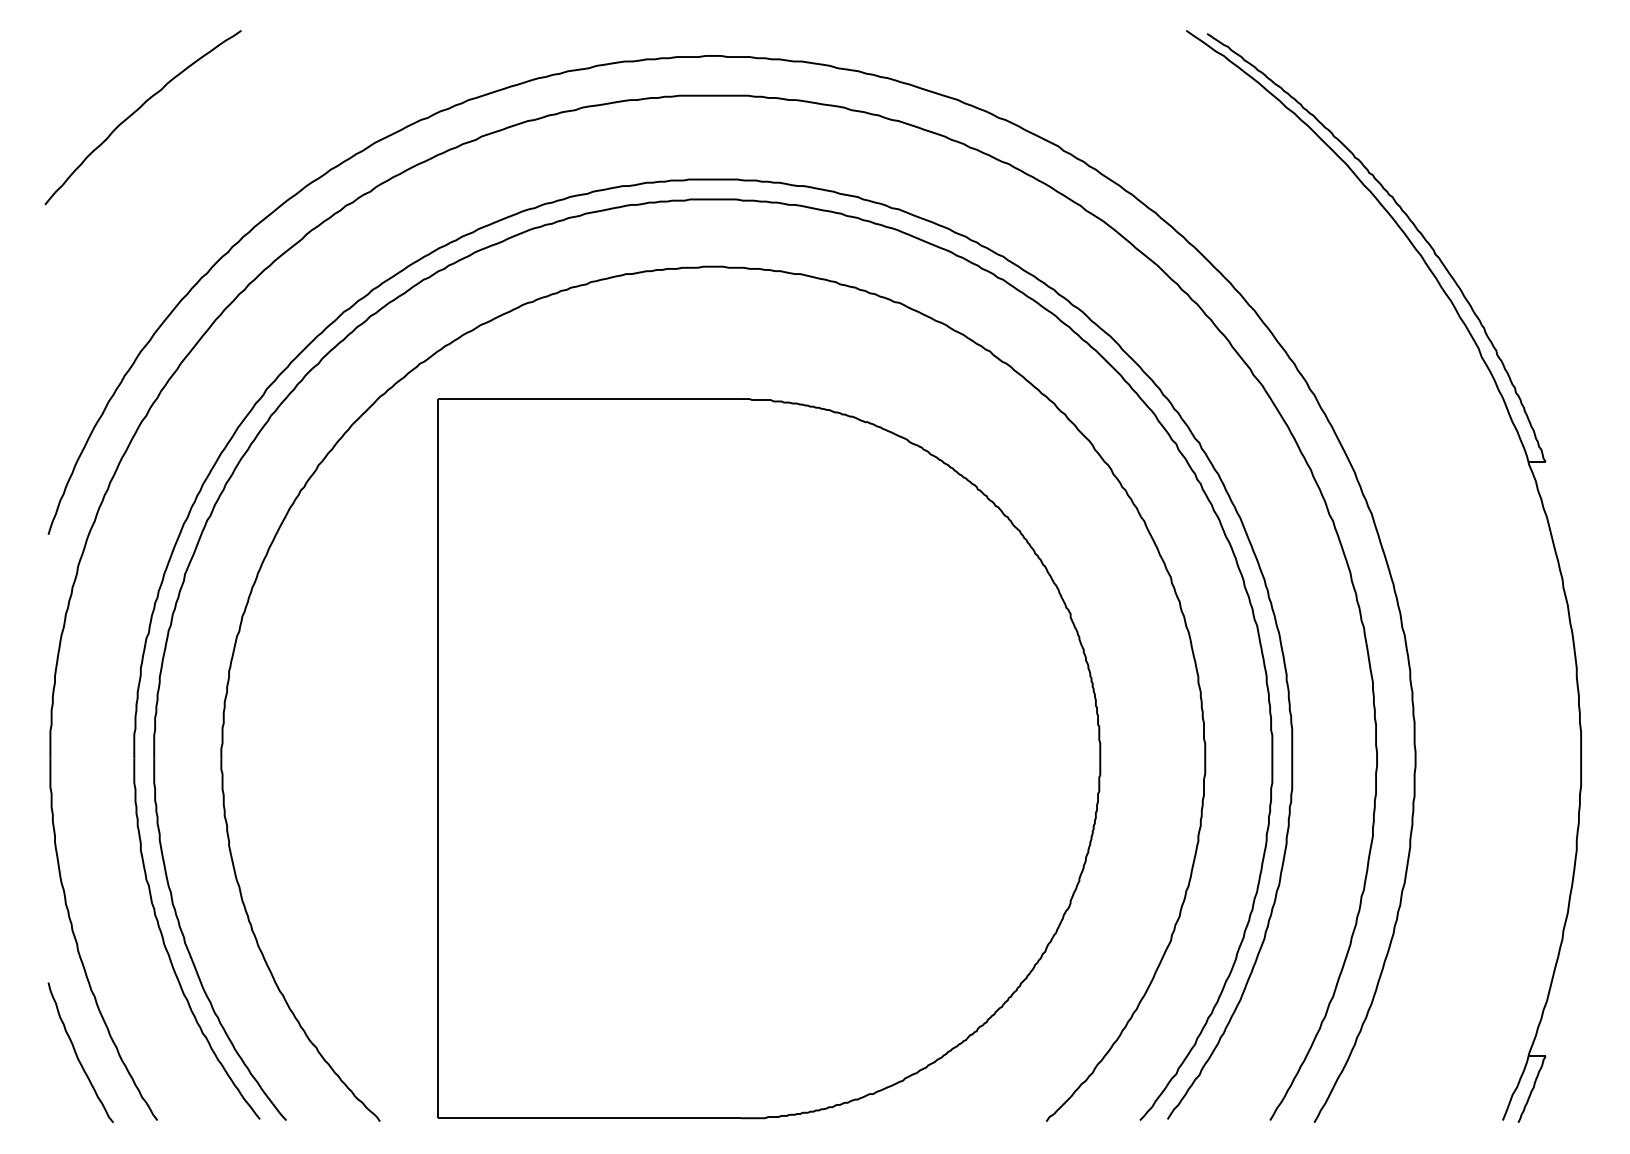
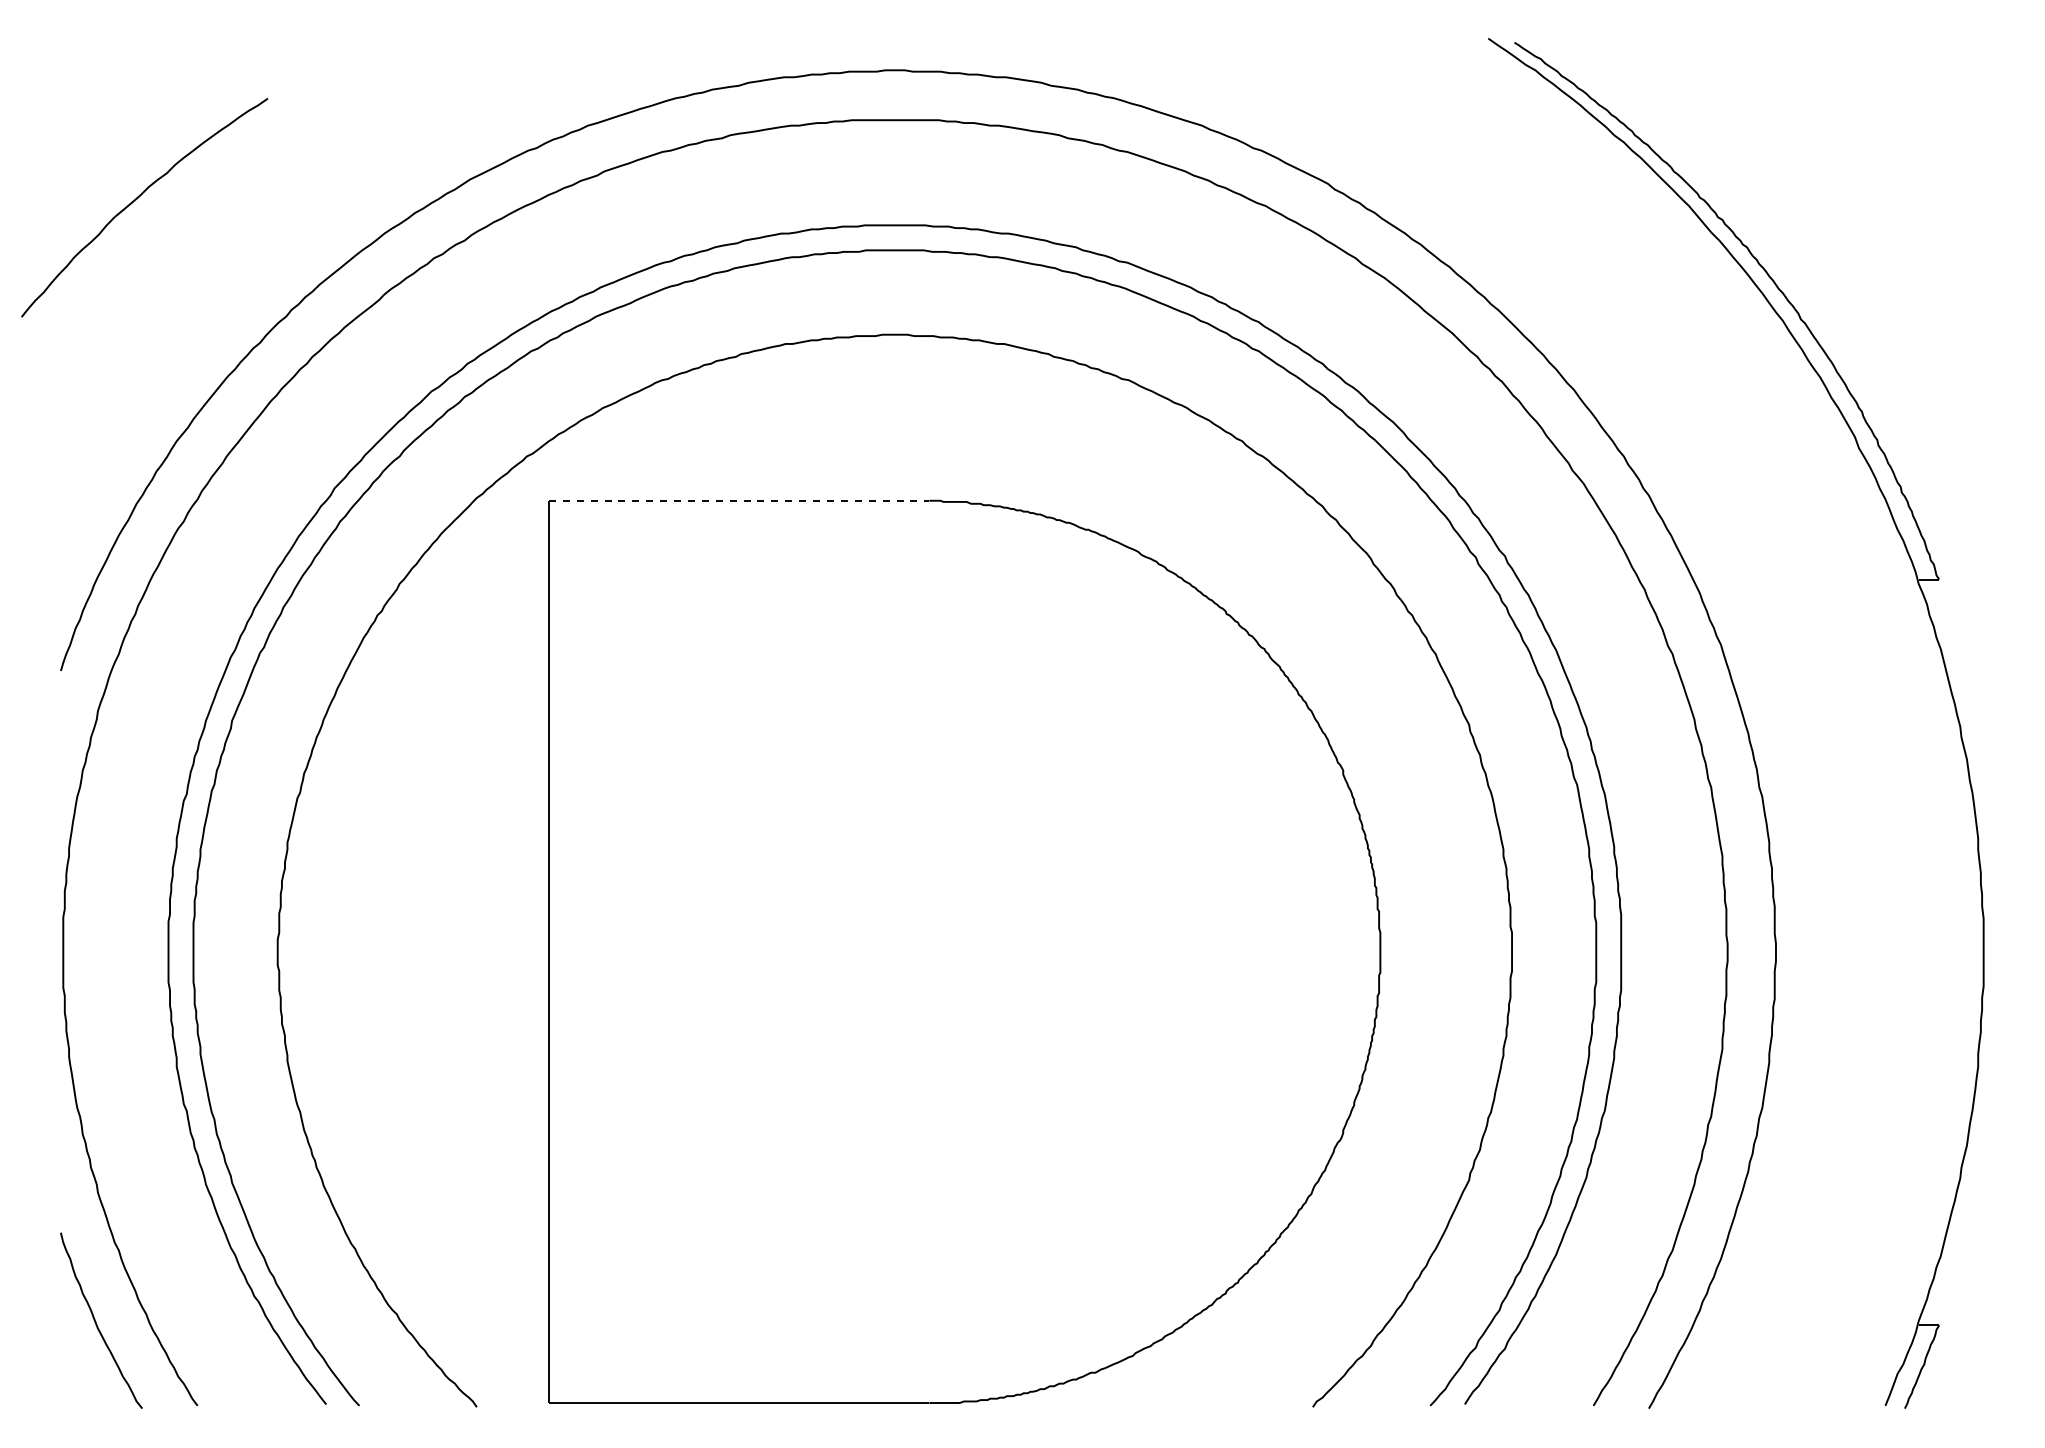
curve: (137, 111) -> (137, 199), moved
line: (589, 398) -> (739, 500), solid -> dashed

